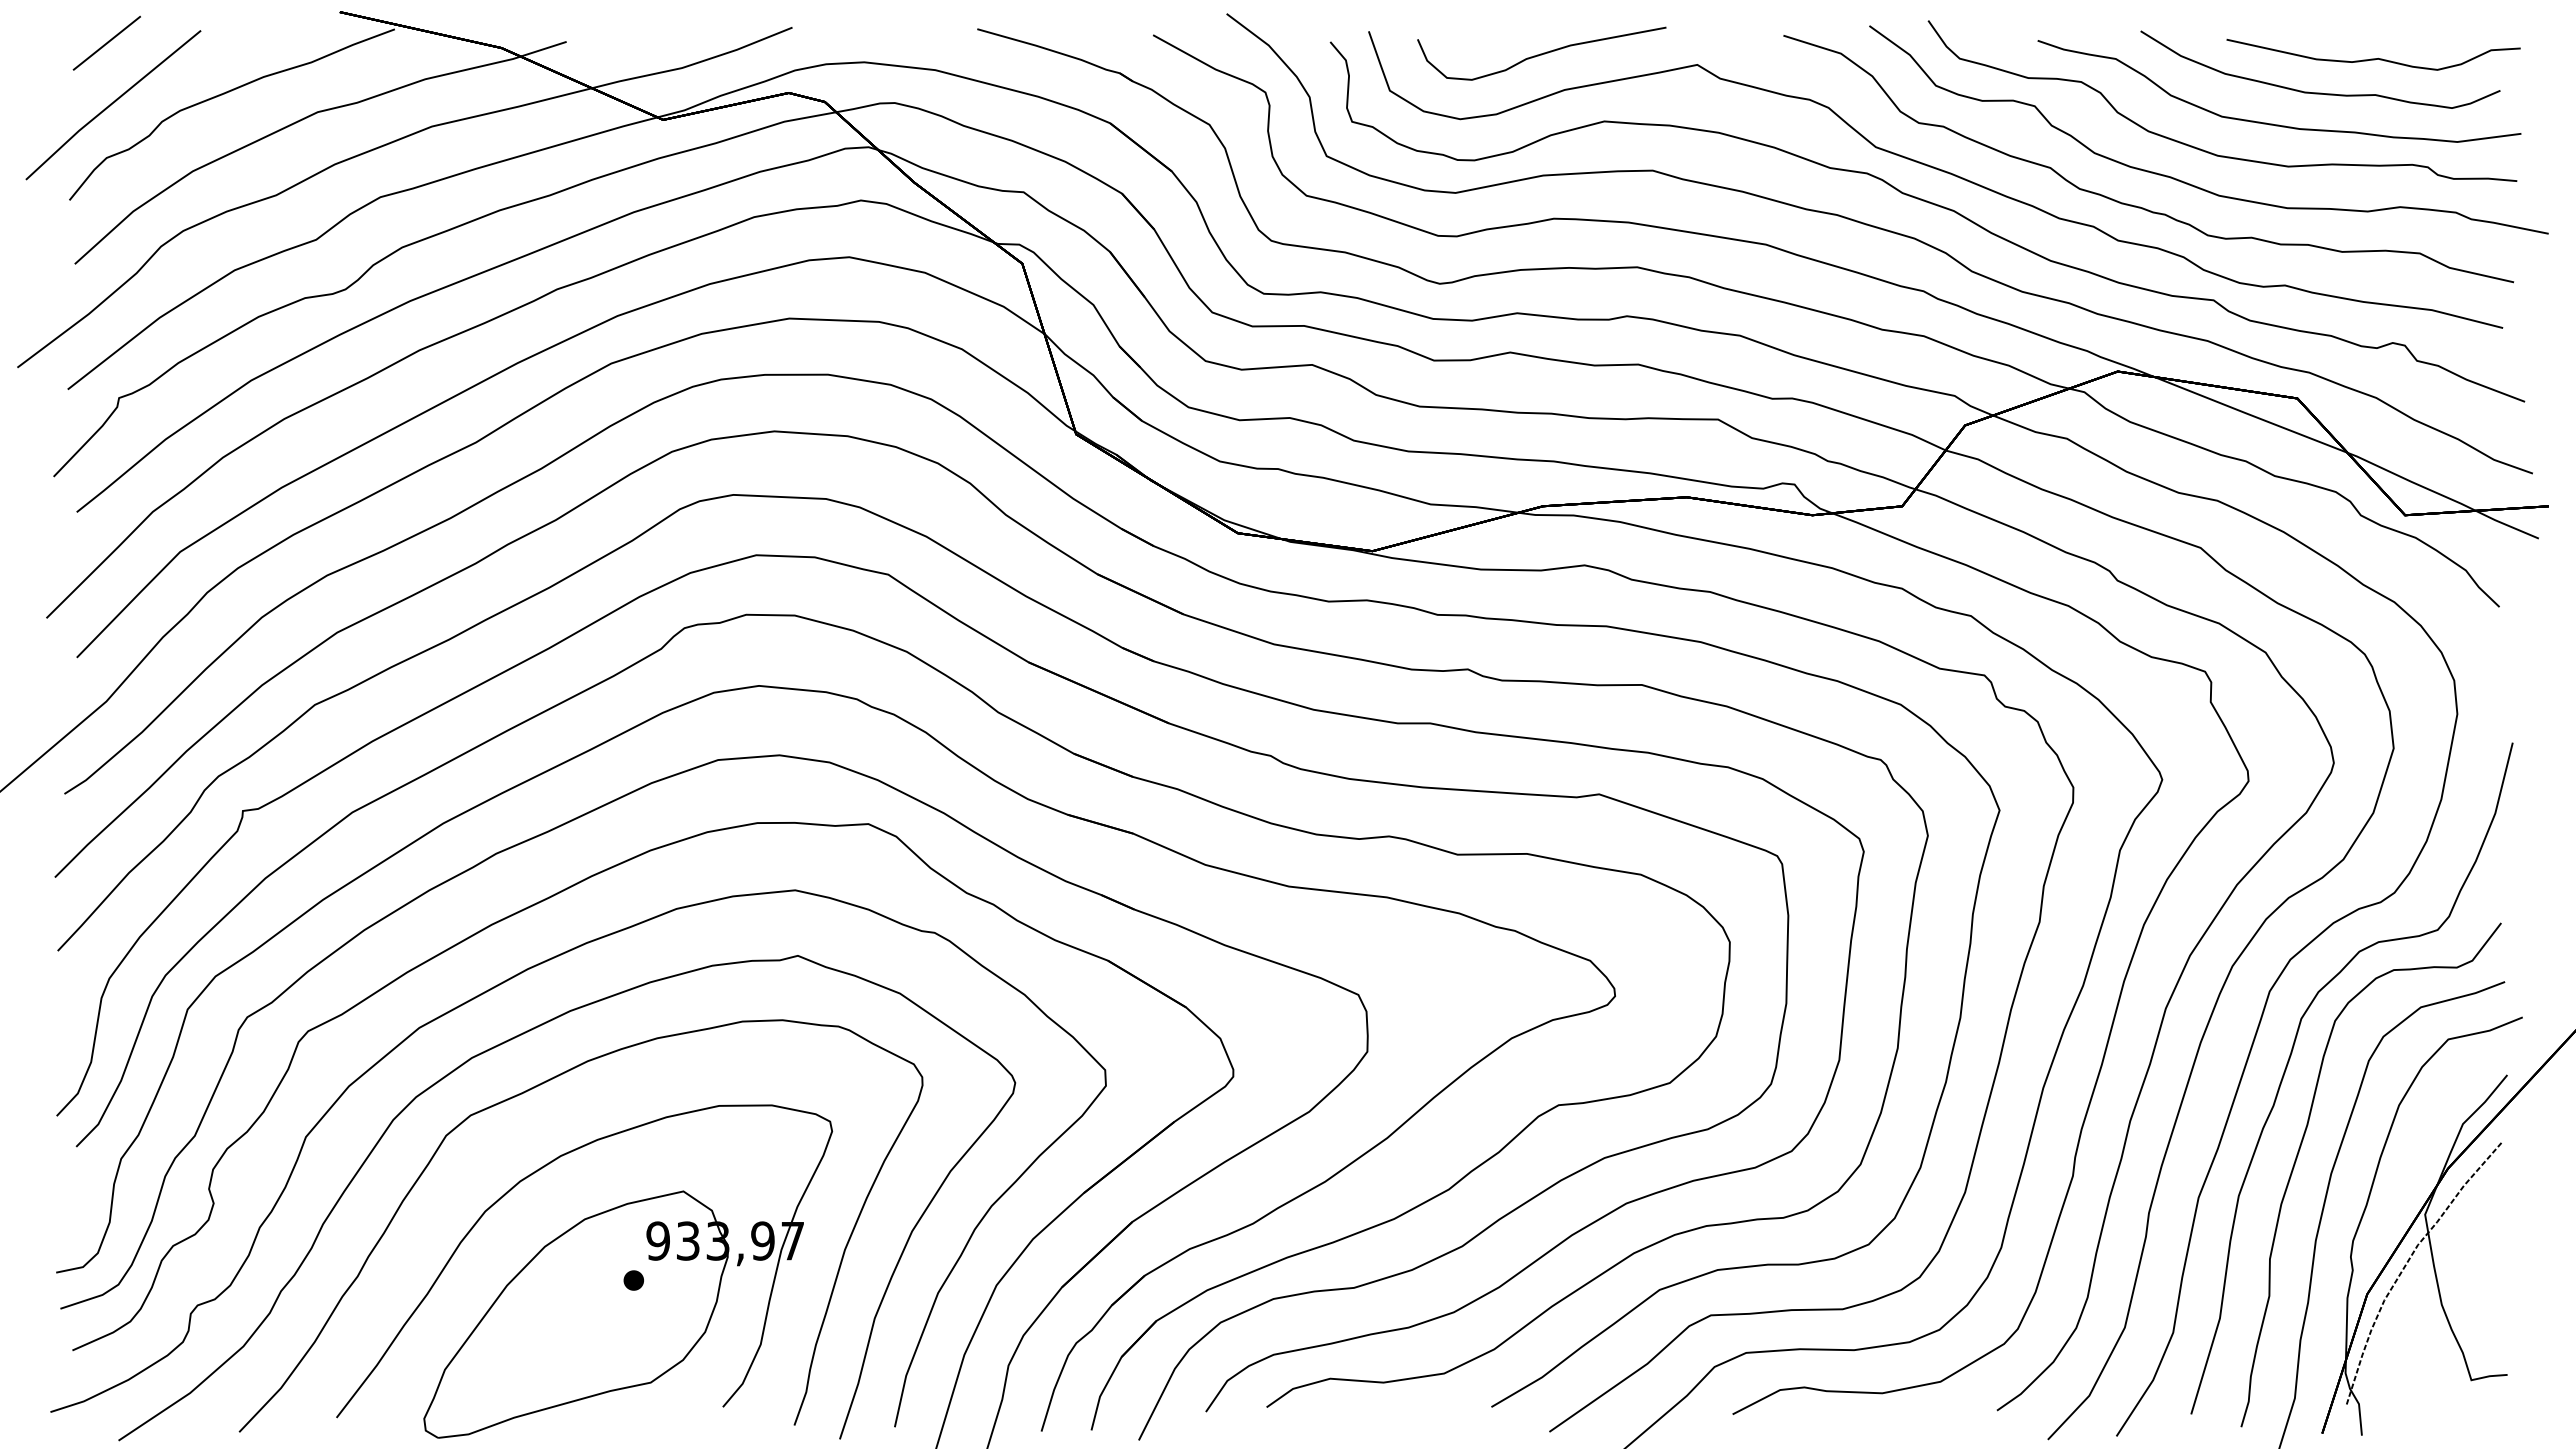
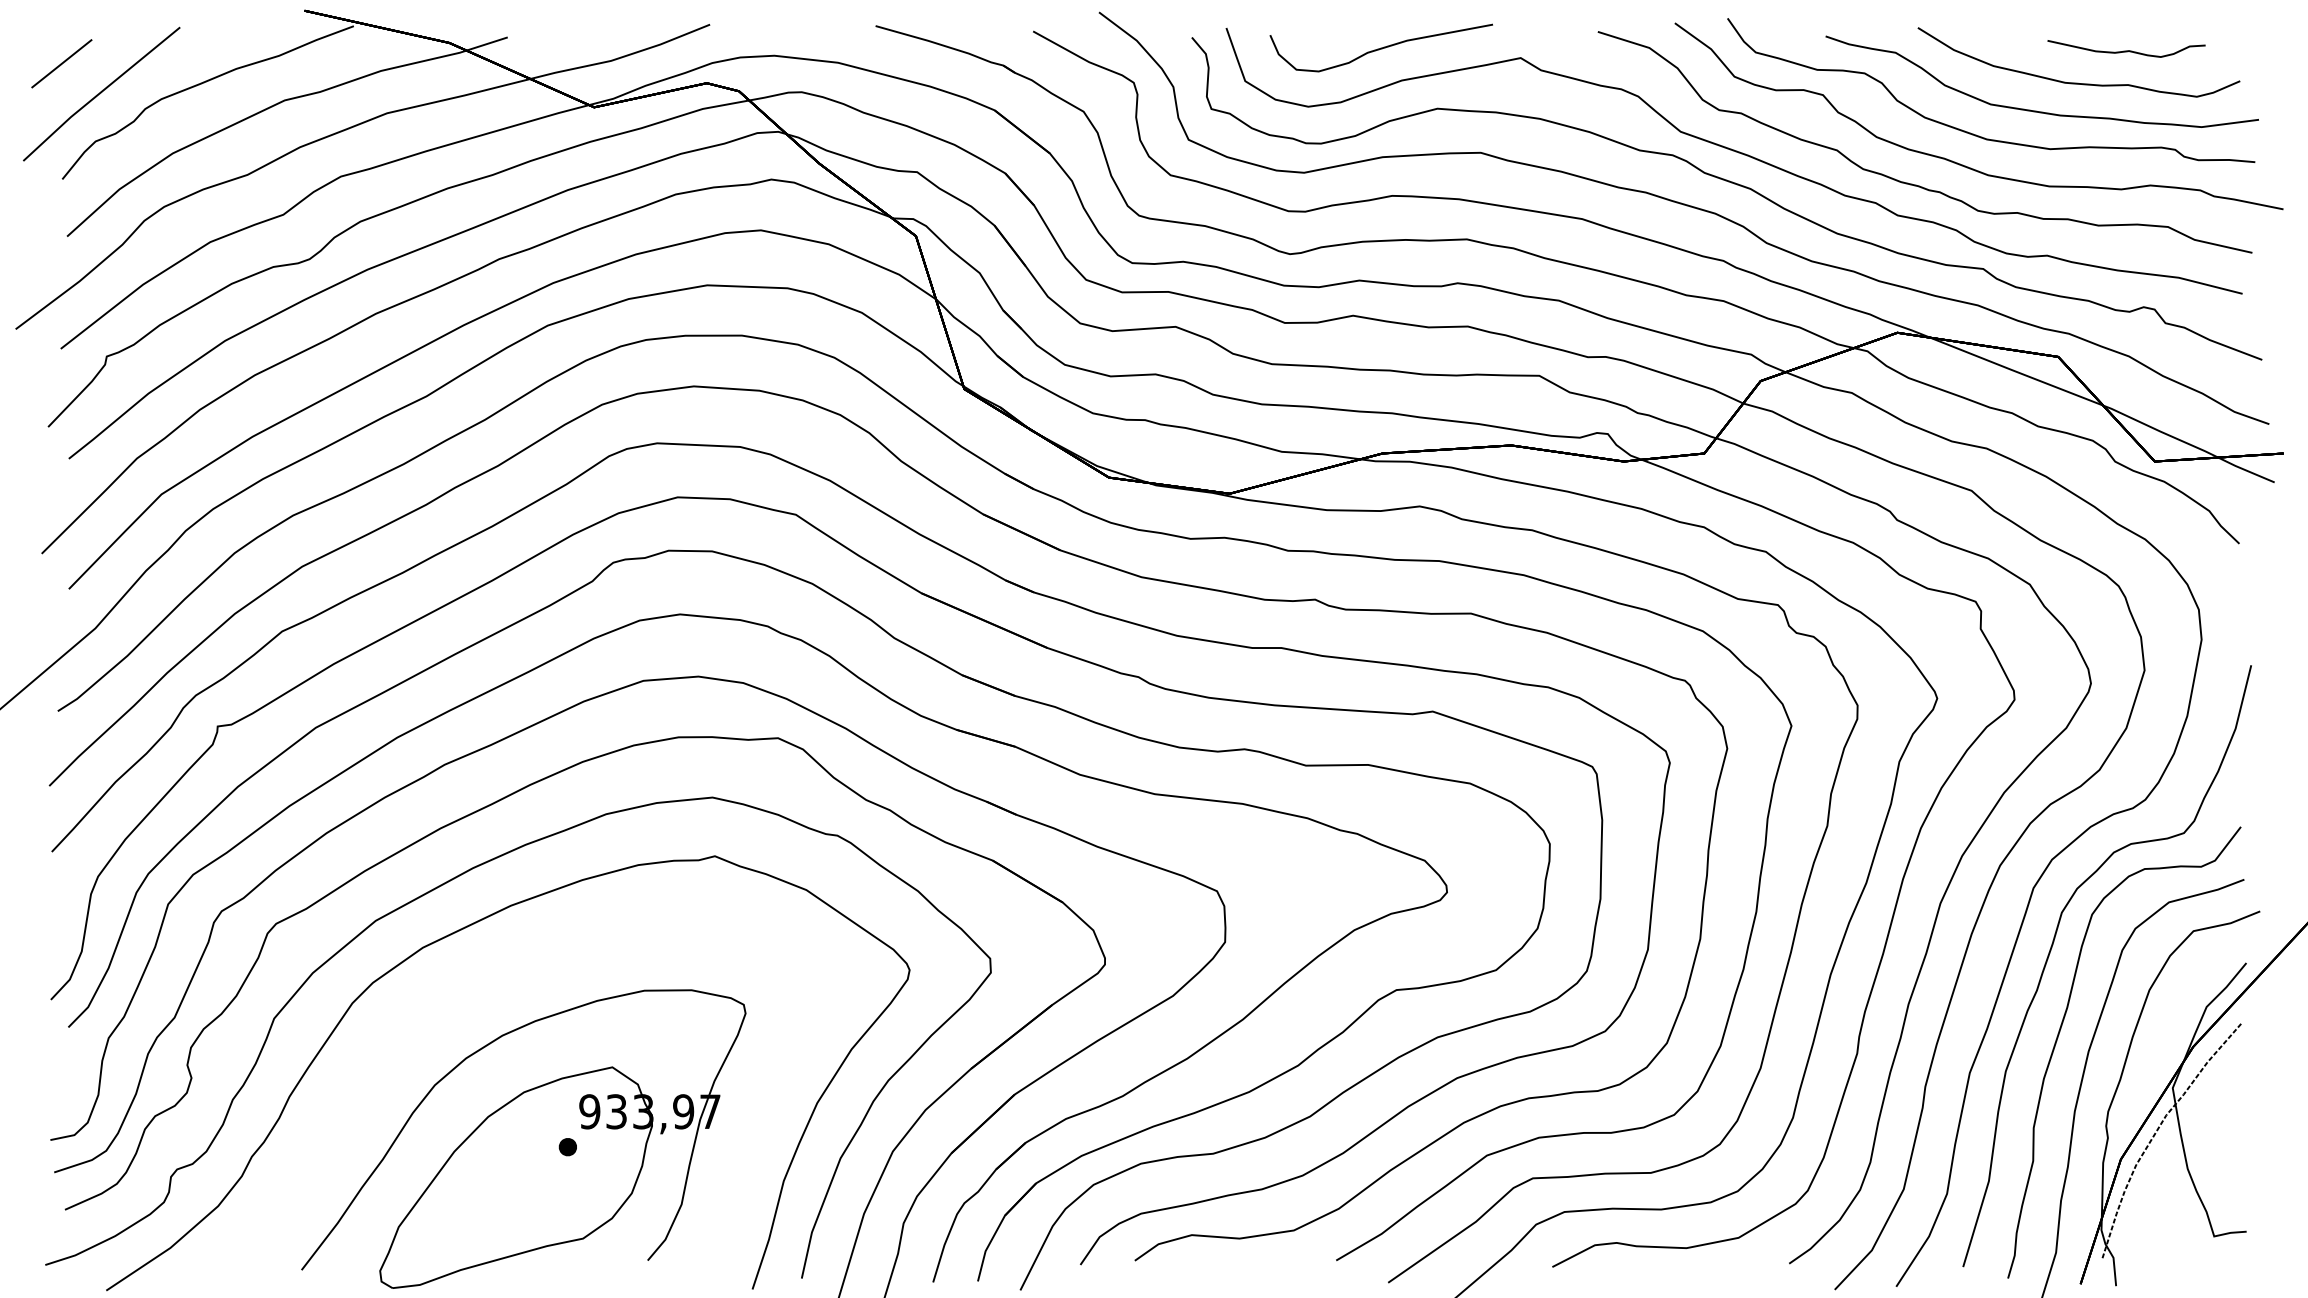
line: (106, 42) -> (61, 63), moved
part: (2373, 54) -> (2126, 48), size x0.6
part: (522, 1094) -> (468, 980), removed

